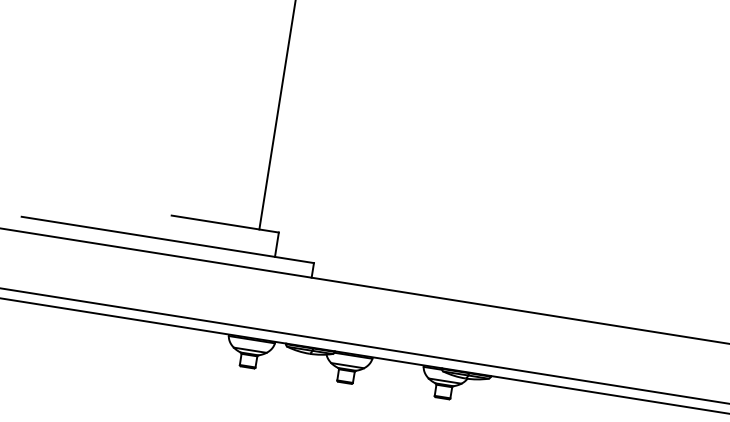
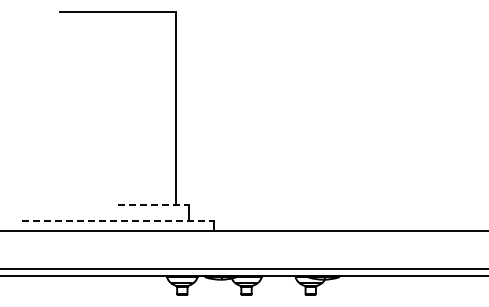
line: (225, 223) -> (153, 204), solid -> dashed
line: (168, 239) -> (118, 220), solid -> dashed

